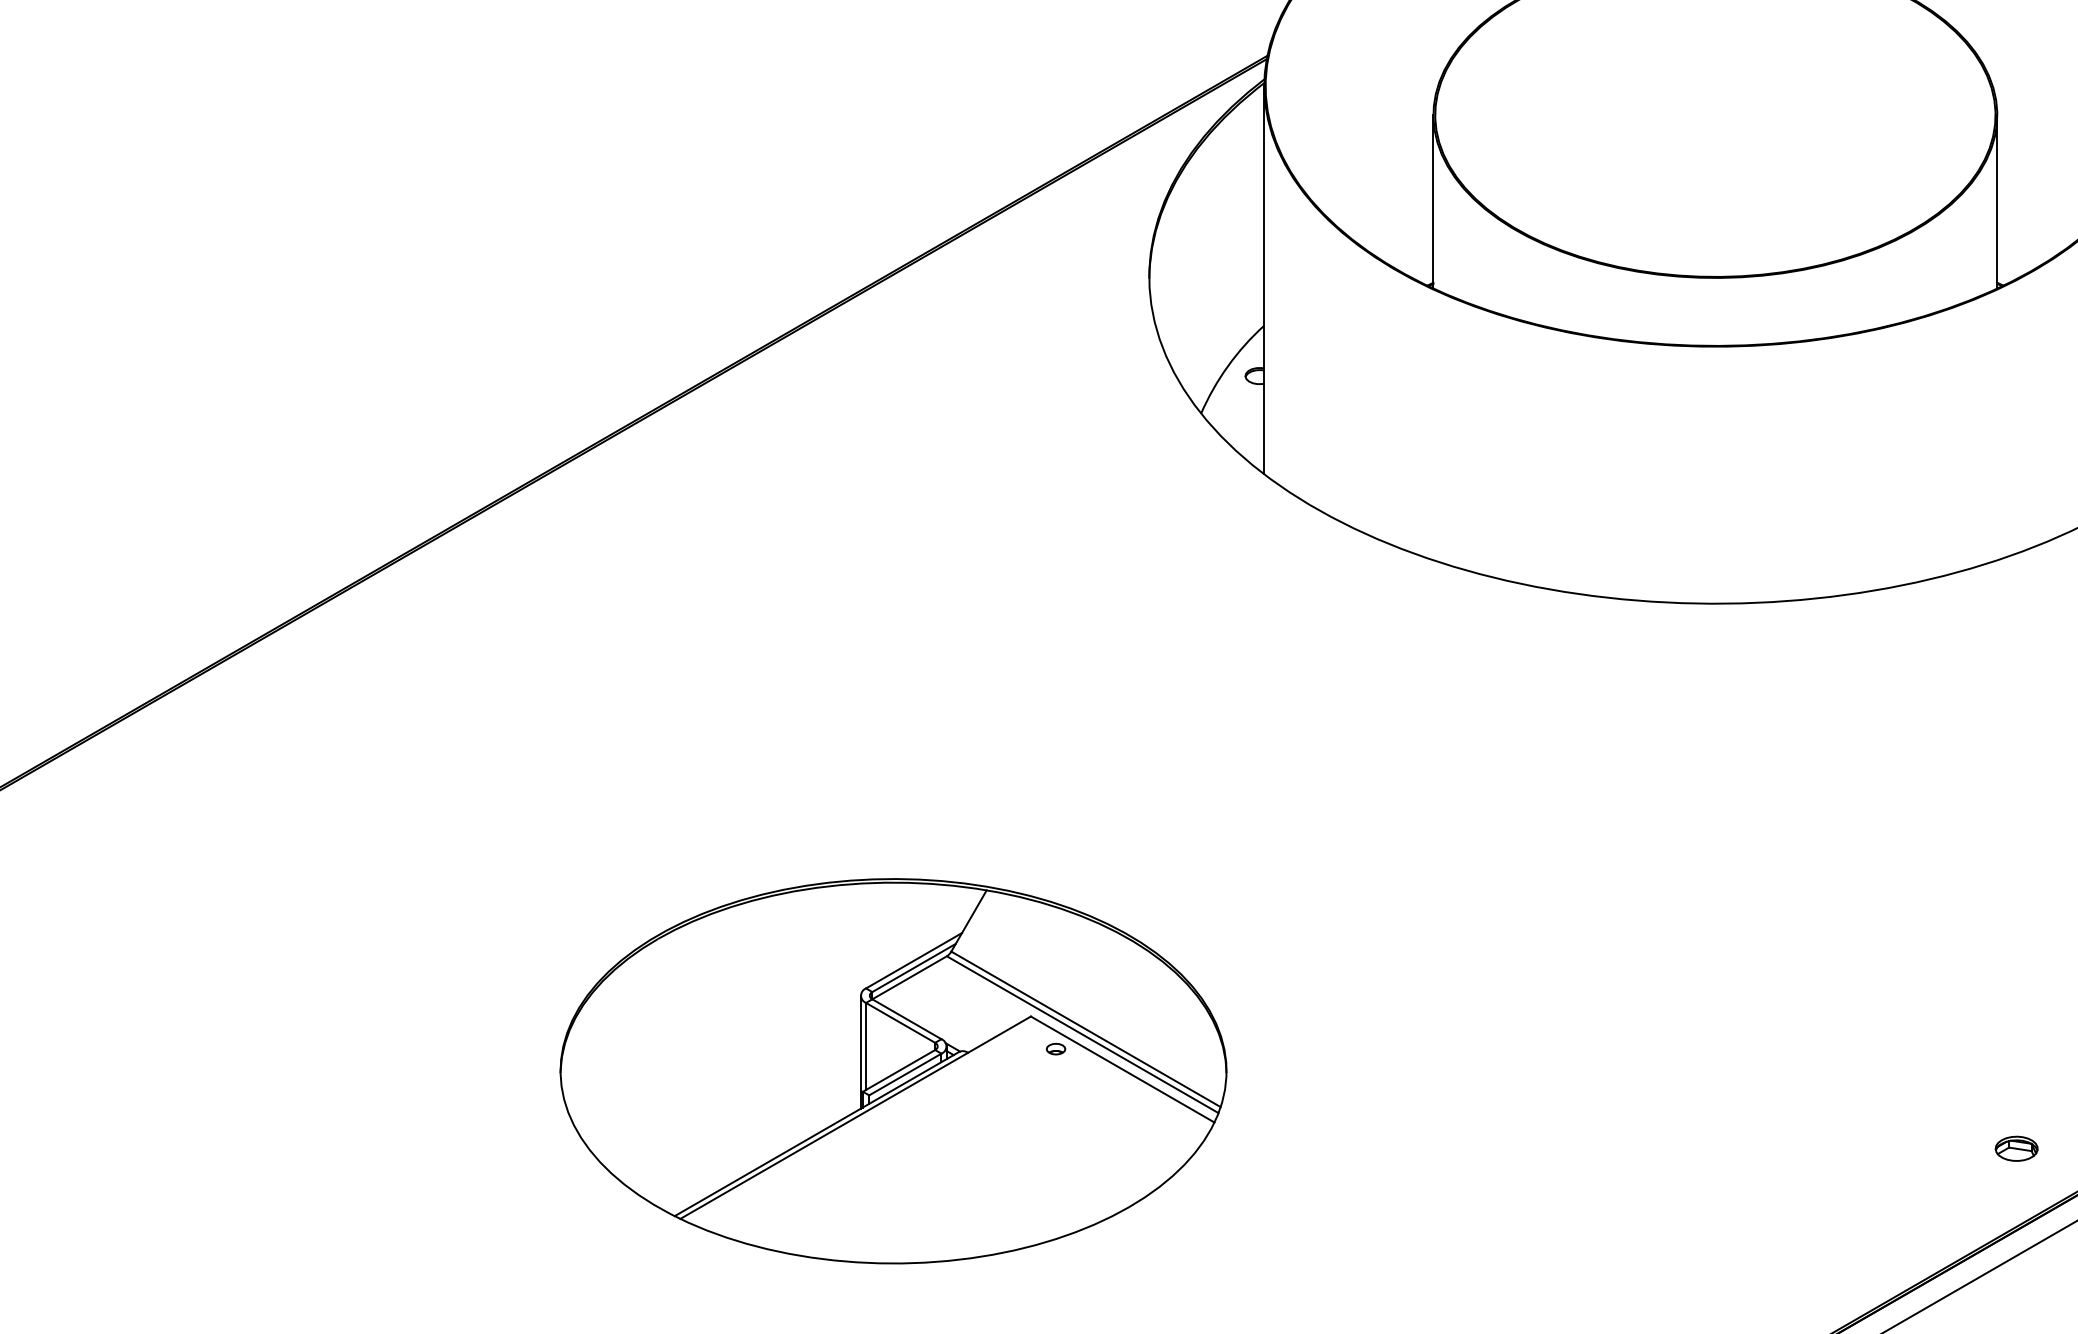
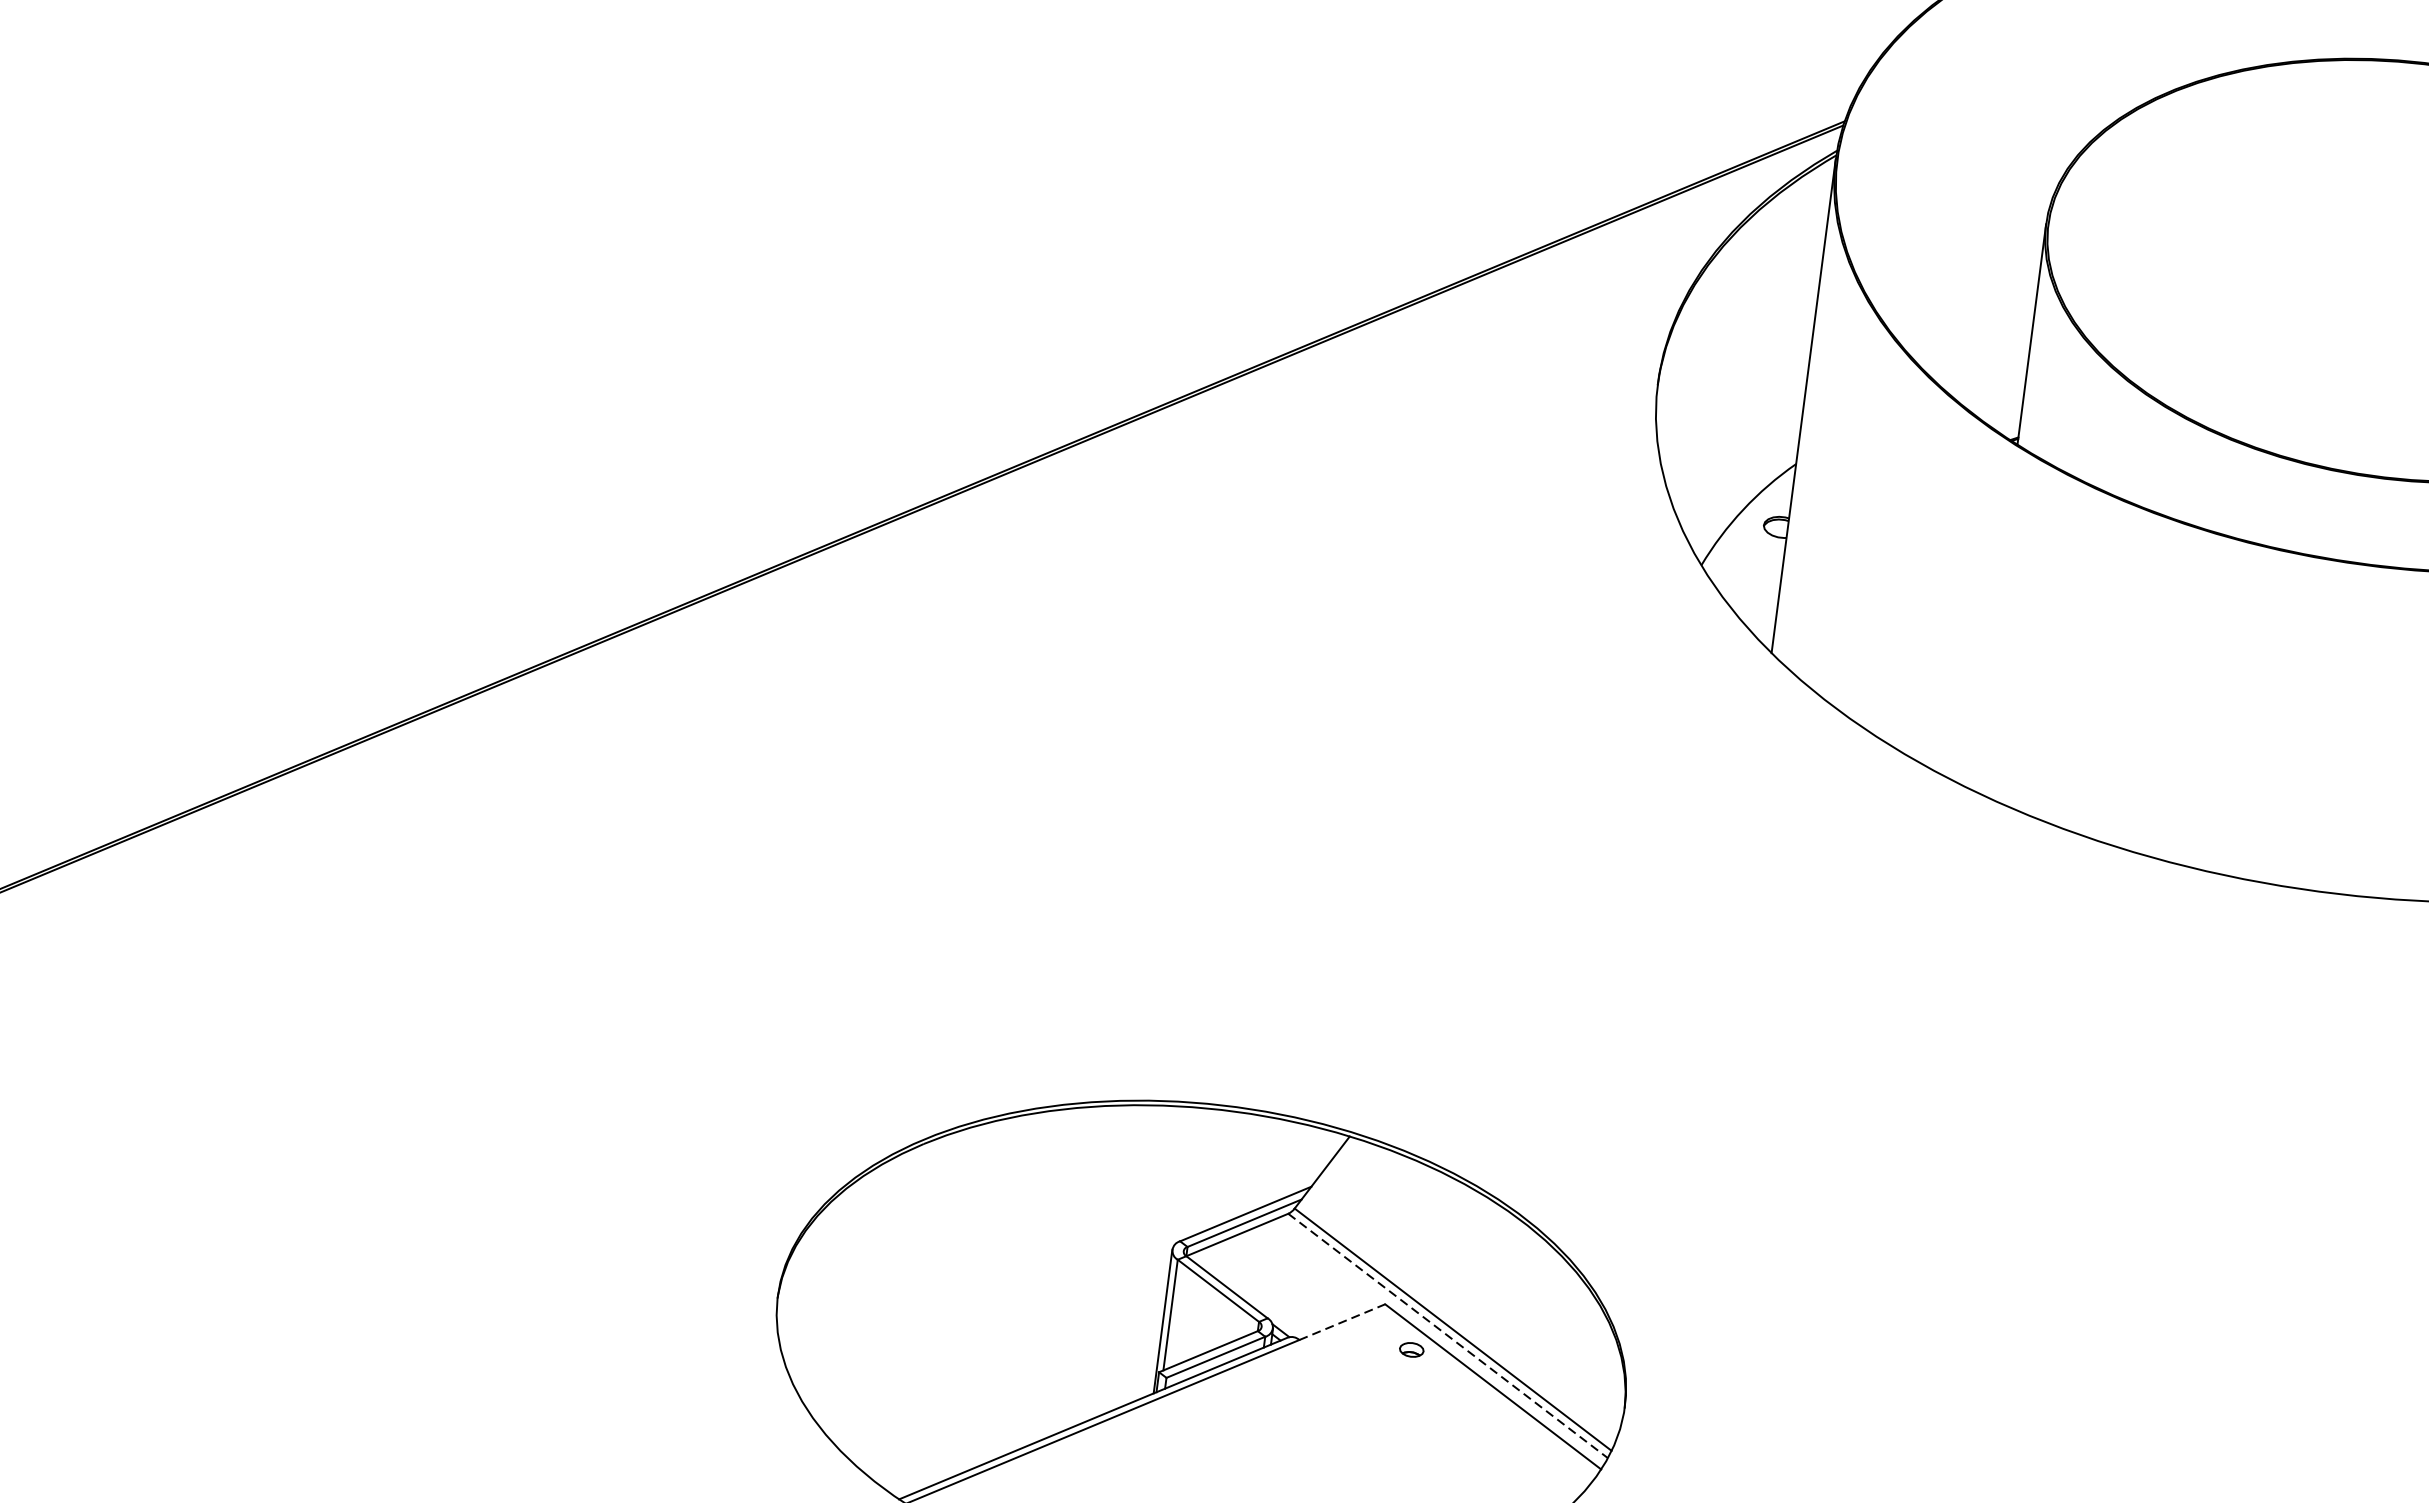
line: (999, 1034) -> (1342, 1321), solid -> dashed
line: (1082, 1034) -> (1447, 1335), solid -> dashed

